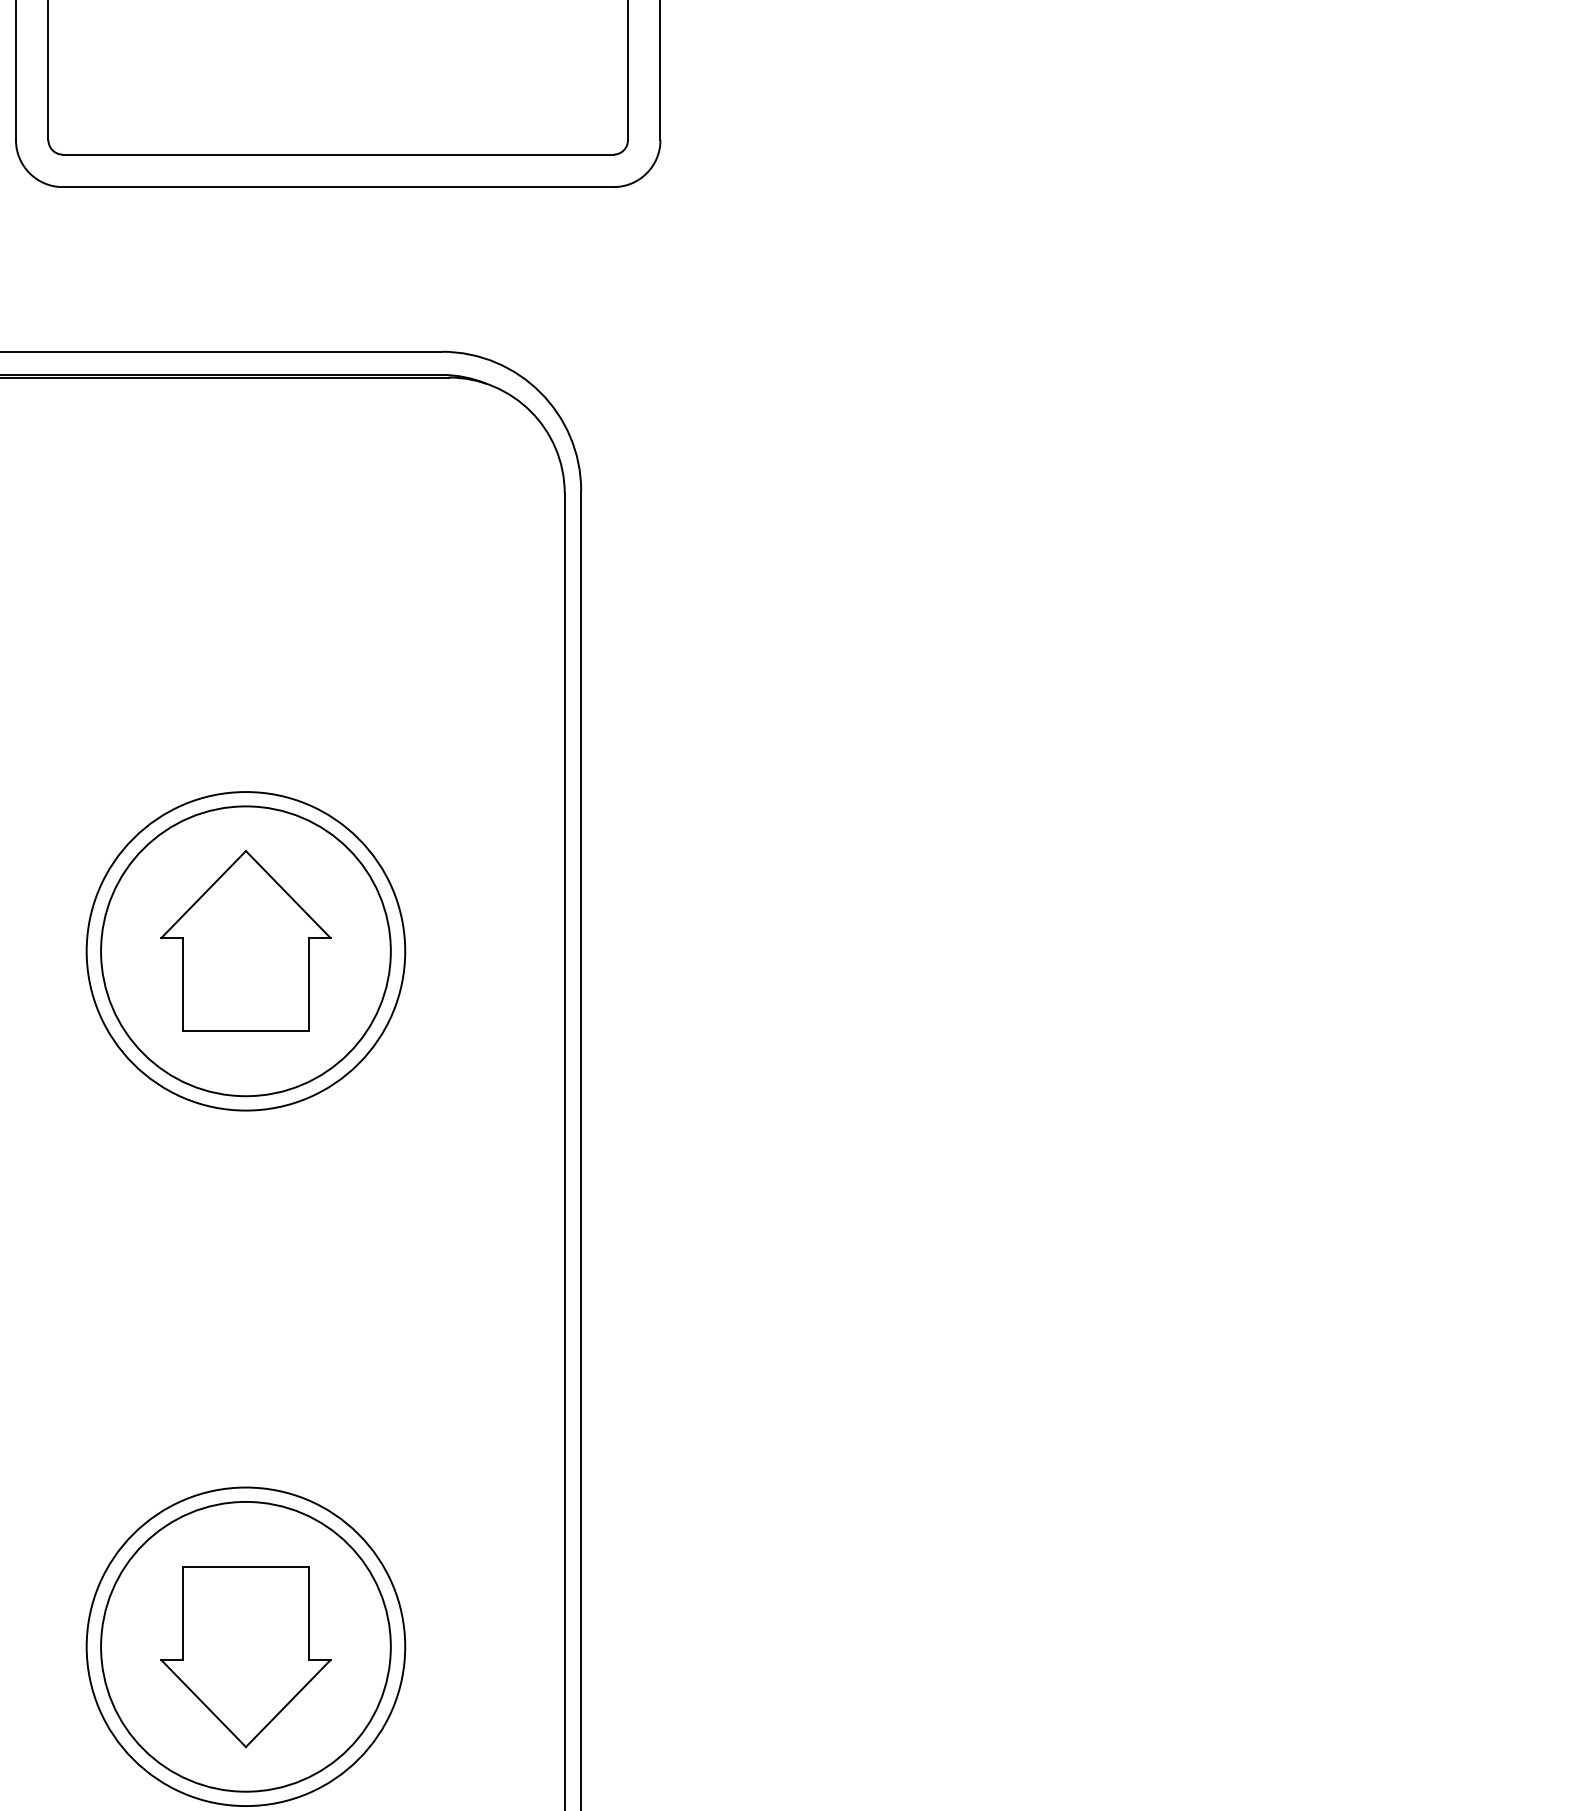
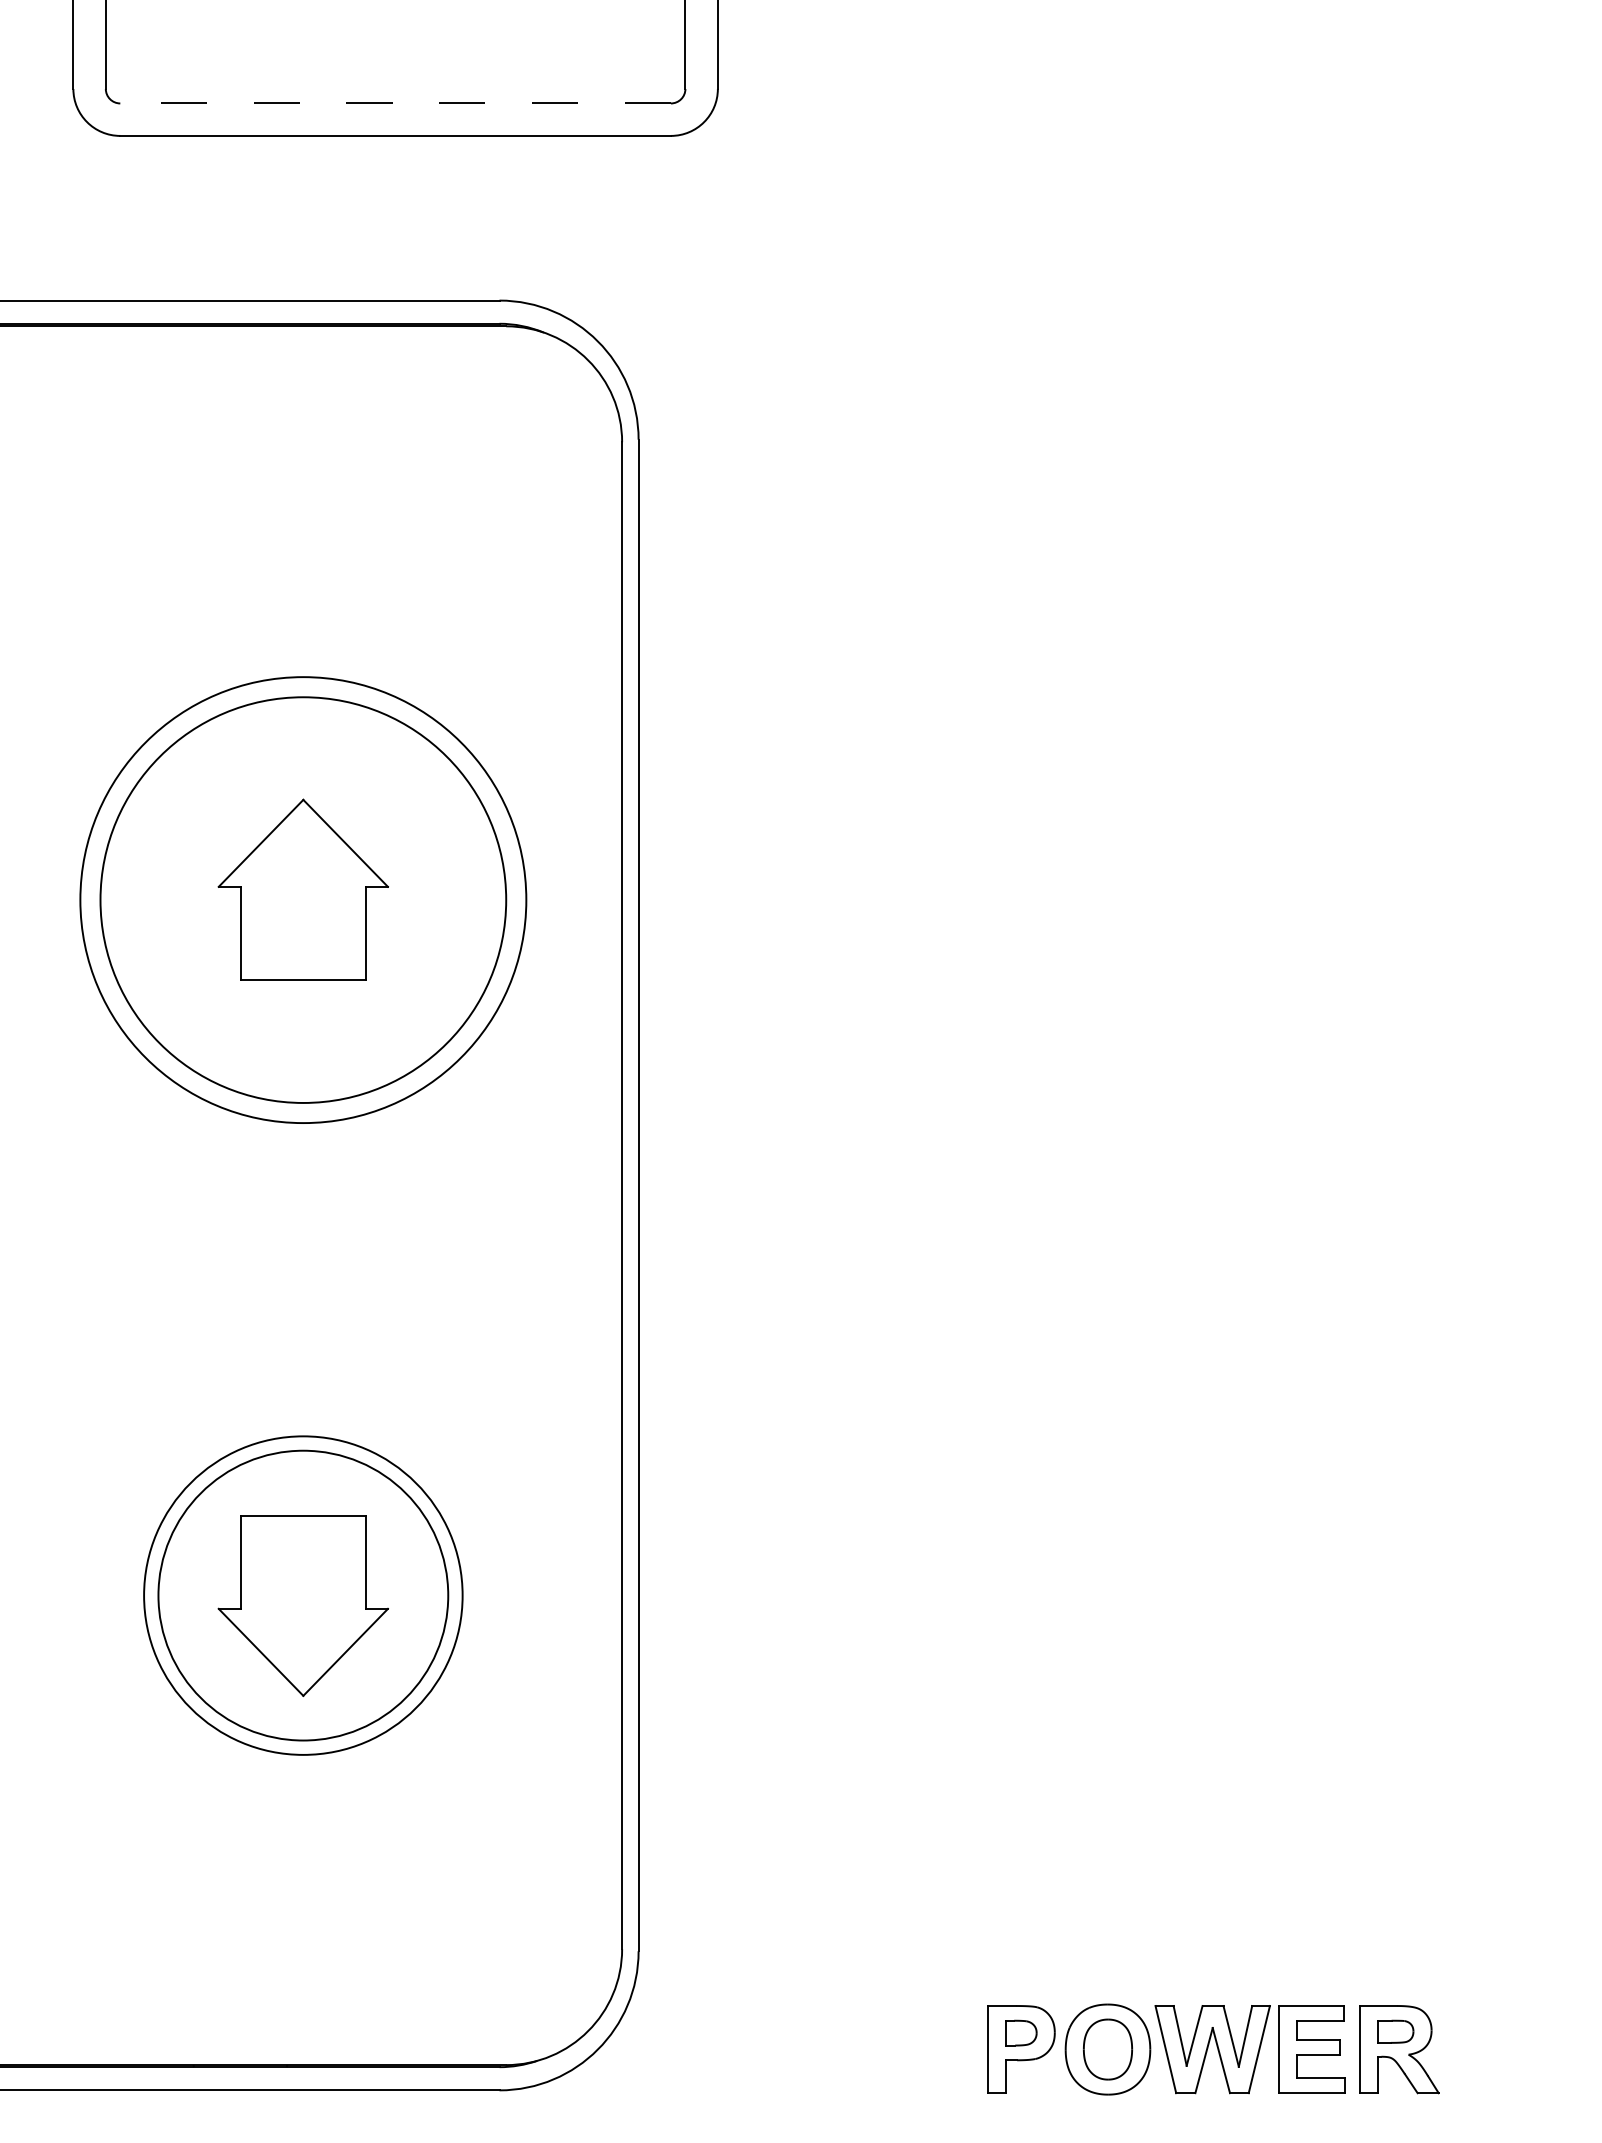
line: (338, 154) -> (395, 103), solid -> dashed
circle: (246, 950) -> (303, 899), size x1.4
circle: (246, 951) -> (303, 900), size x1.4

